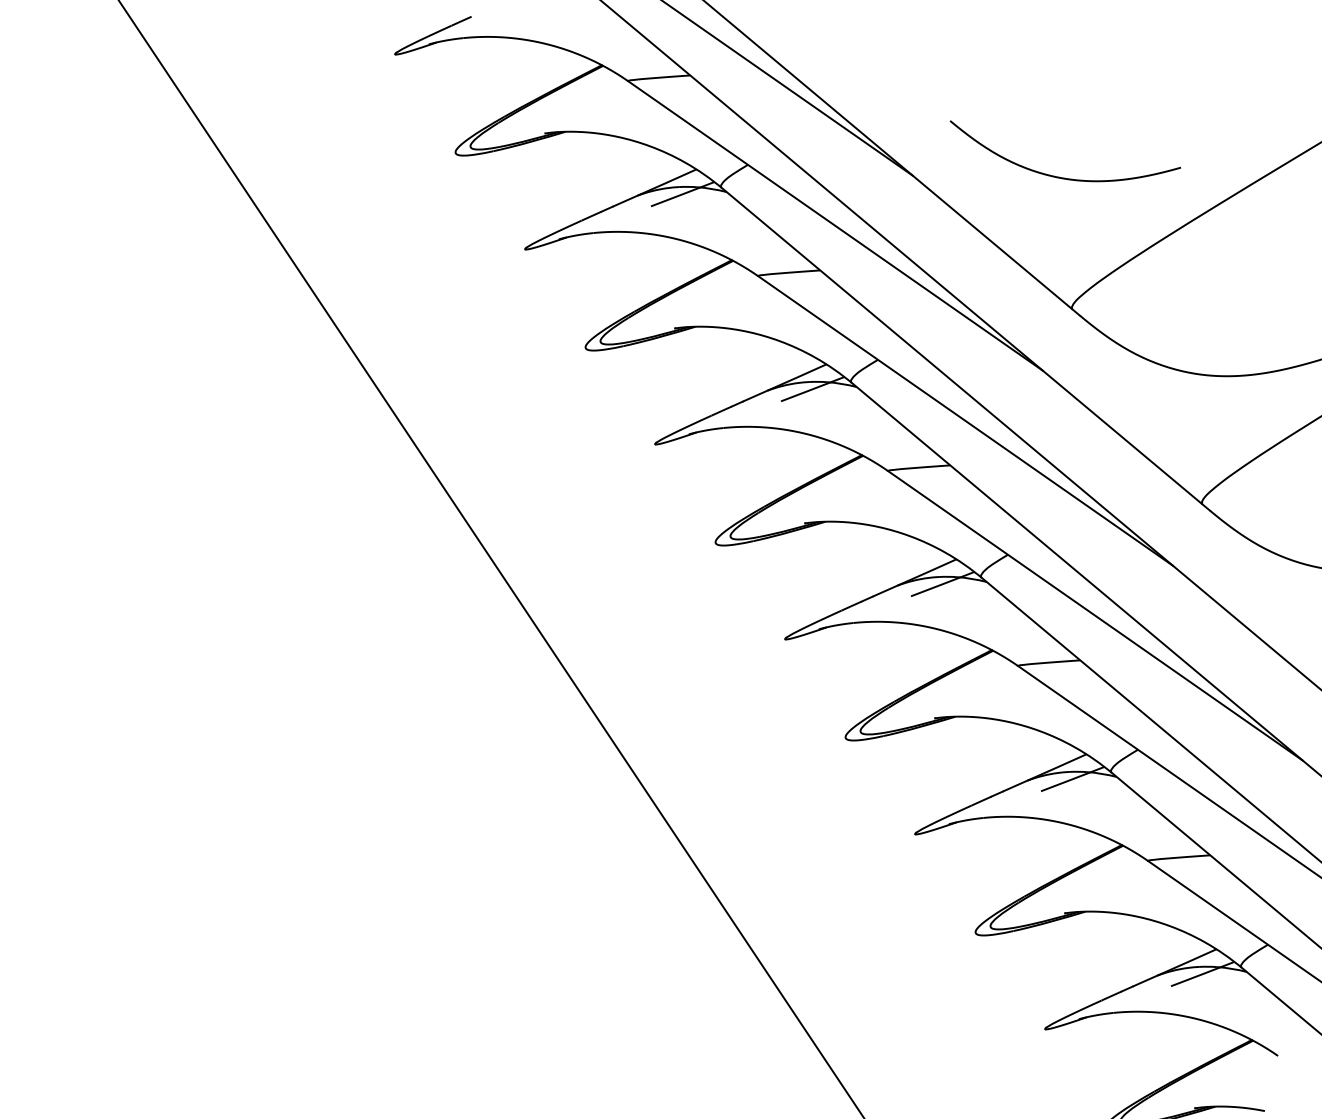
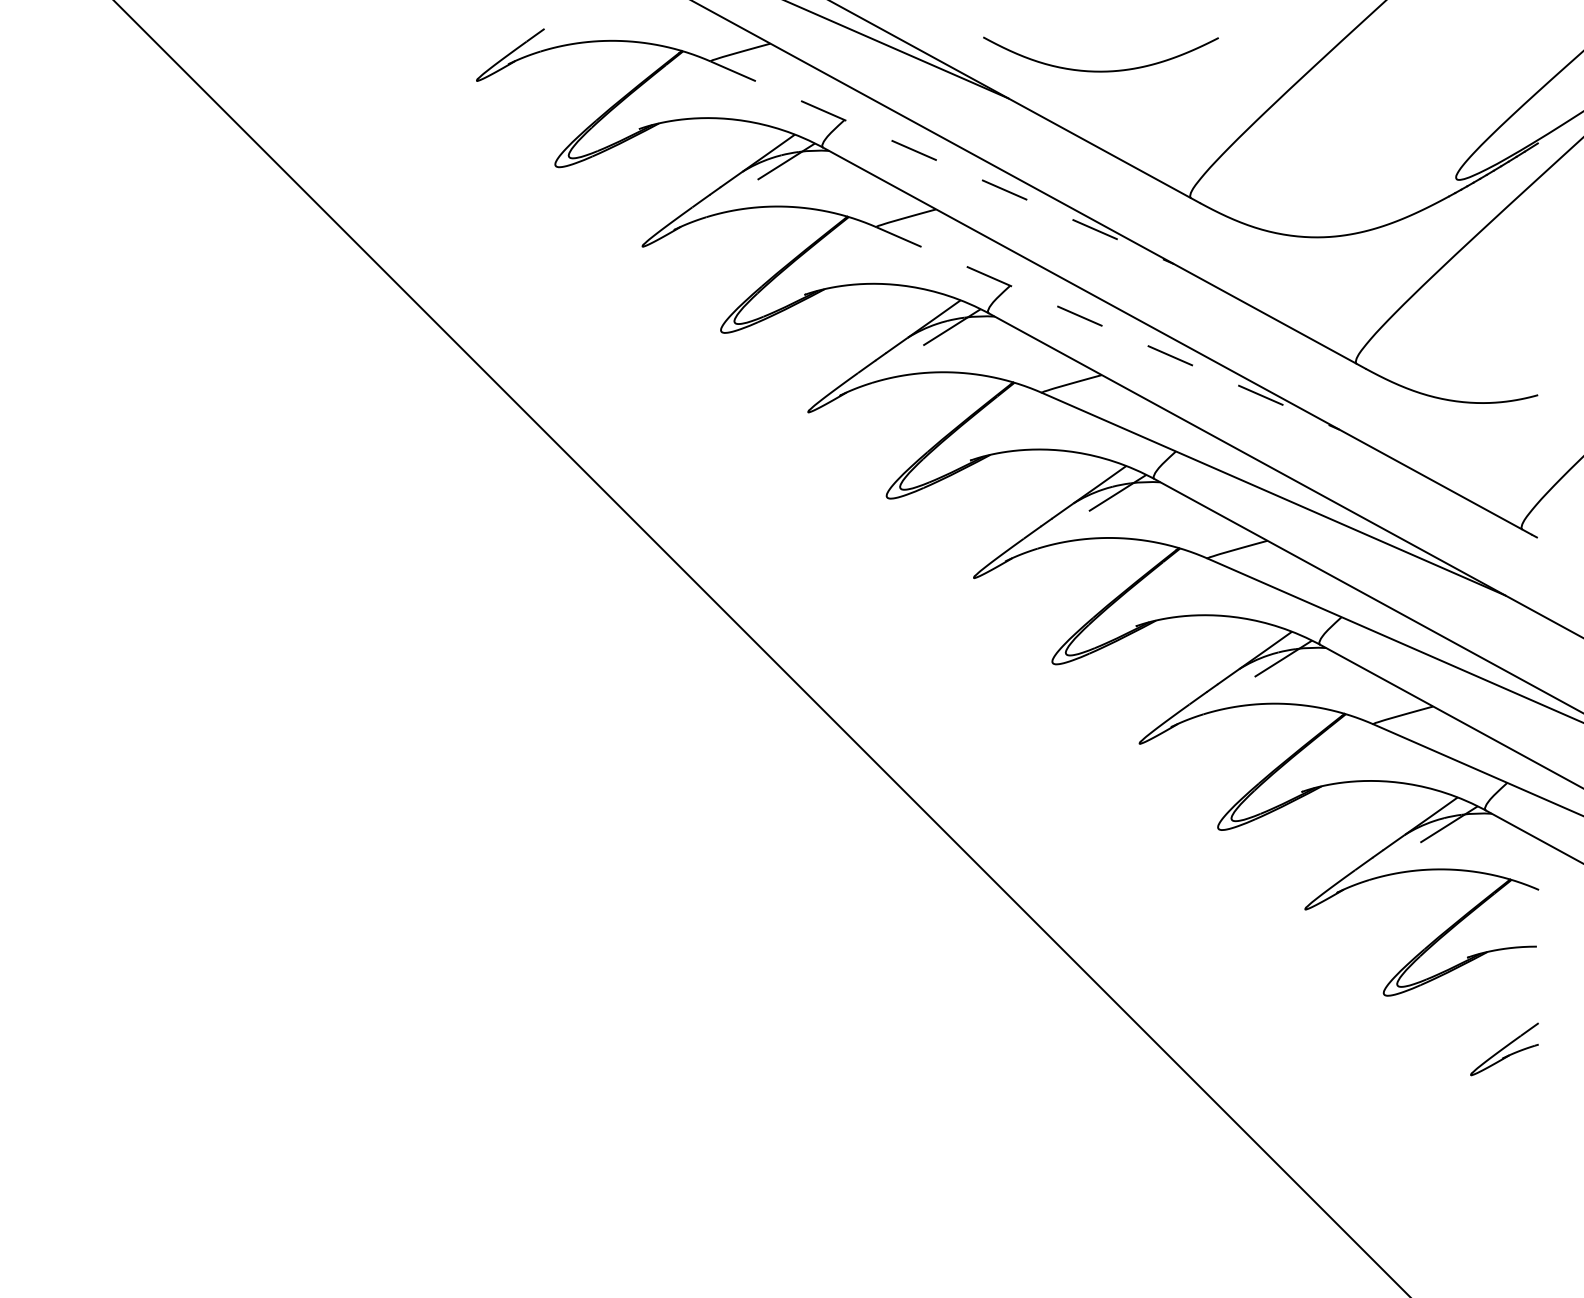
curve: (1058, 176) -> (1100, 70), moved
line: (835, 225) -> (942, 162), solid -> dashed
line: (965, 420) -> (1108, 328), solid -> dashed

